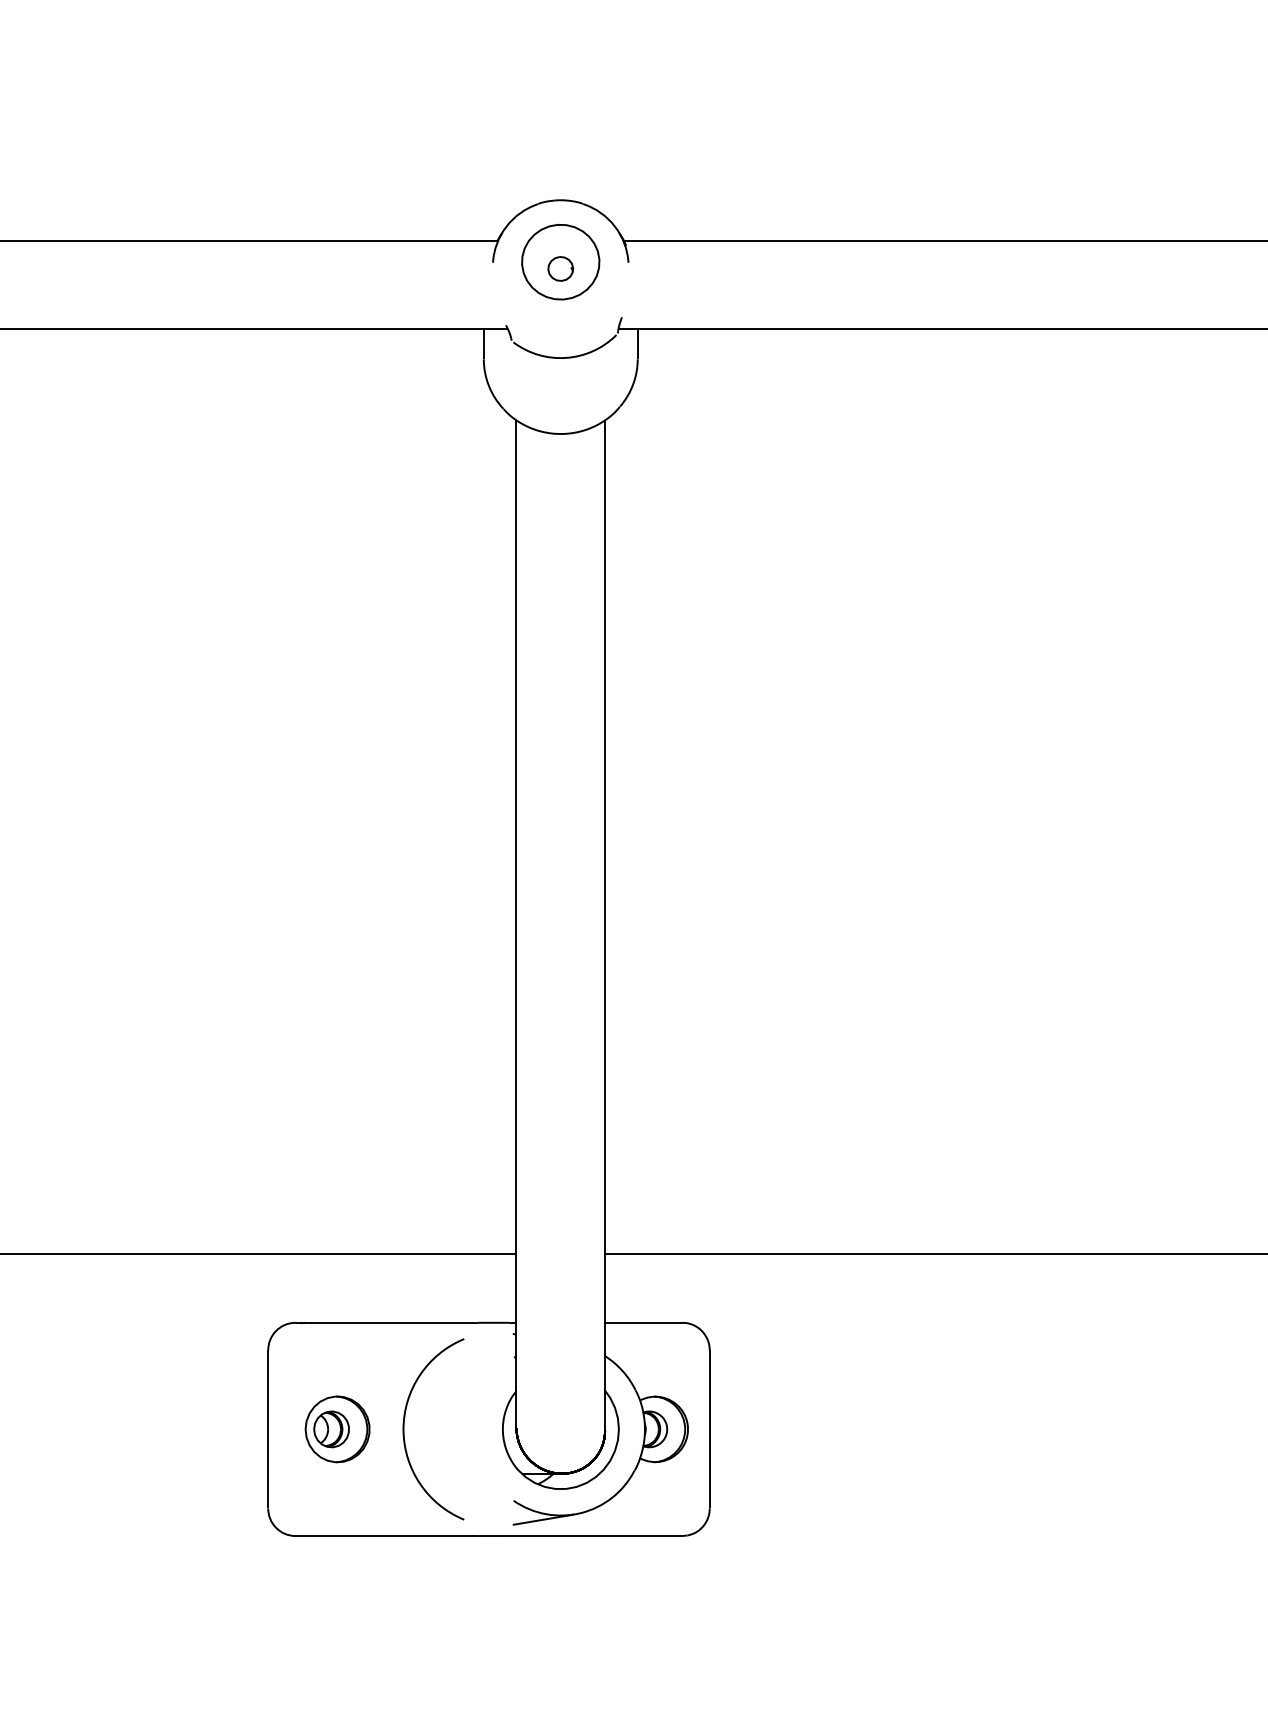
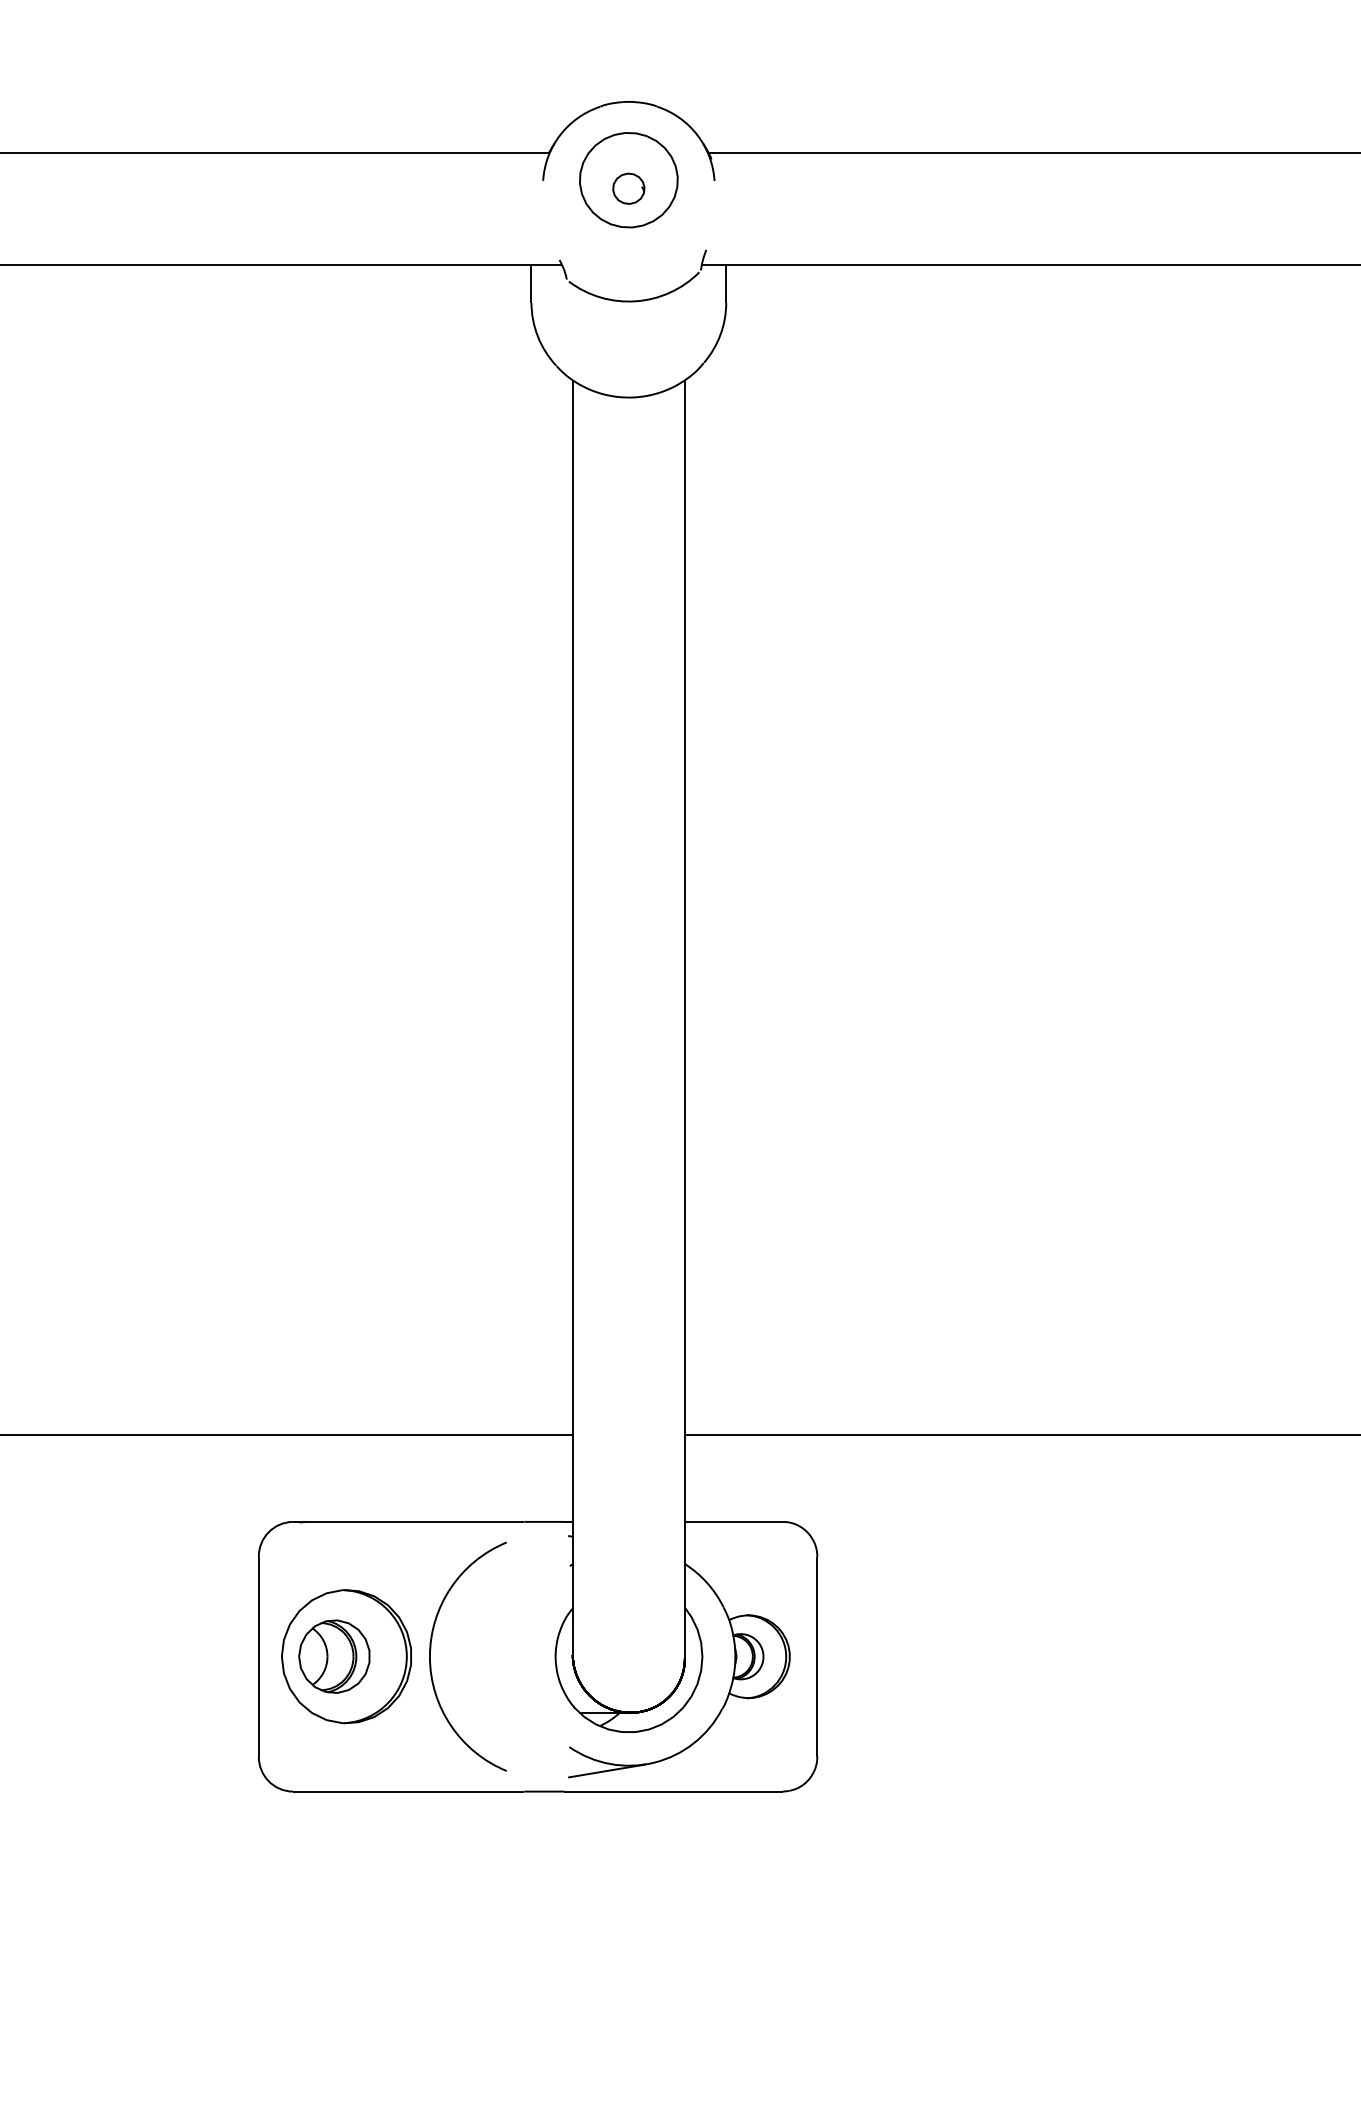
part: (337, 1429) -> (346, 1656), size x1.6

